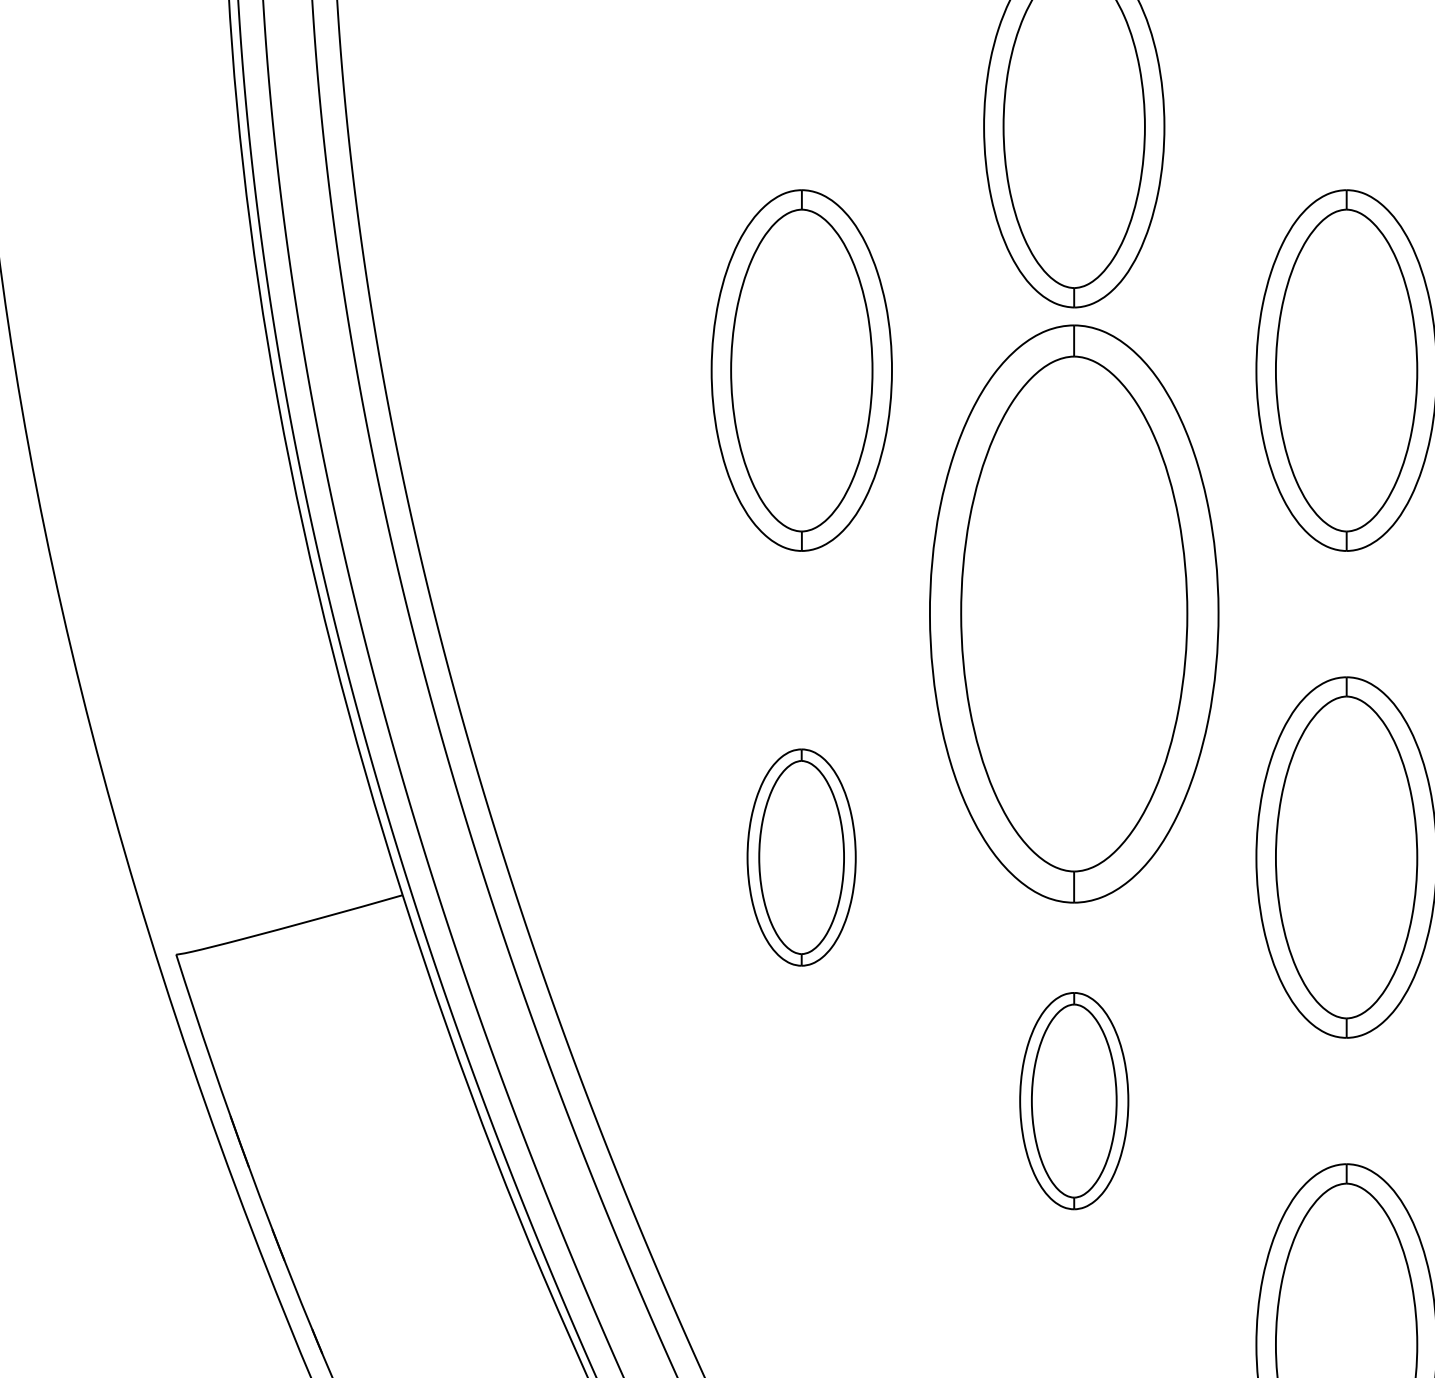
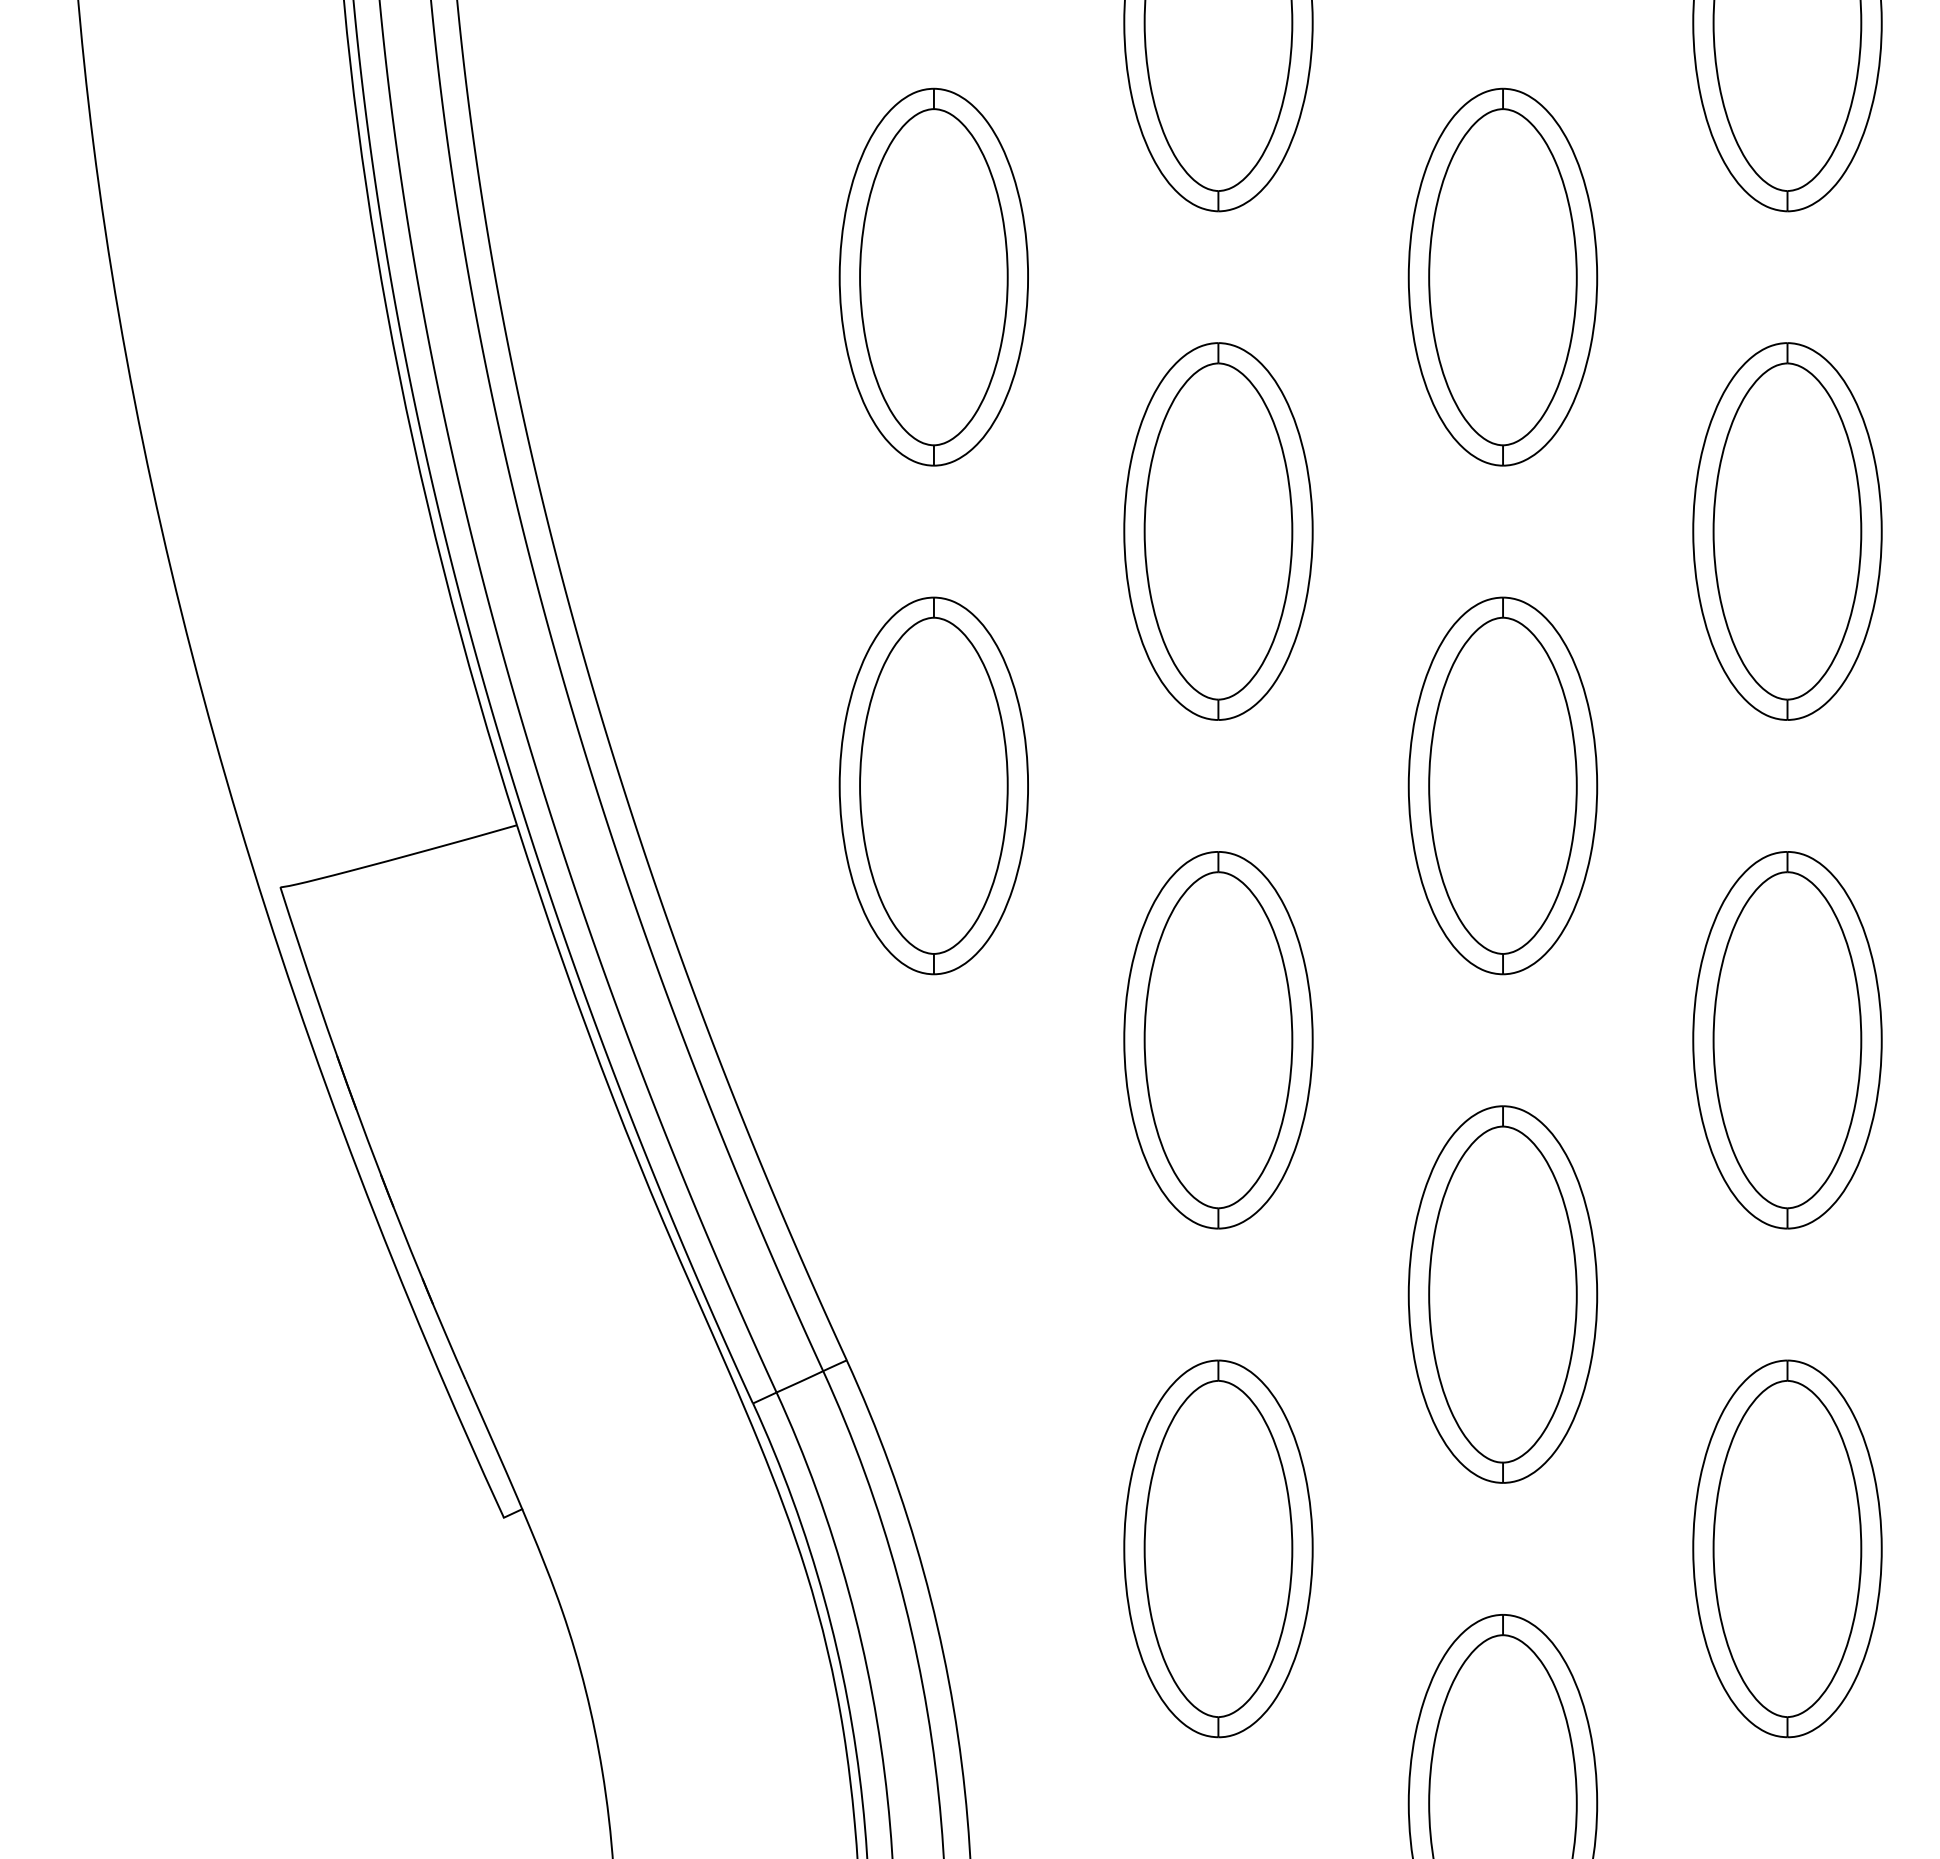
part: (1074, 613) -> (1218, 531), size x0.62
part: (801, 857) -> (933, 785), size x1.67
part: (1074, 1101) -> (1218, 1040), size x1.67

